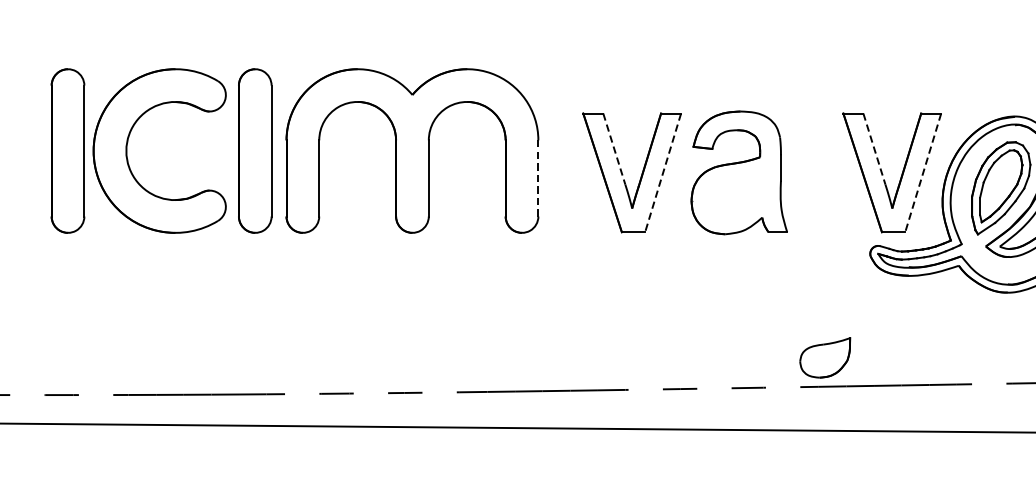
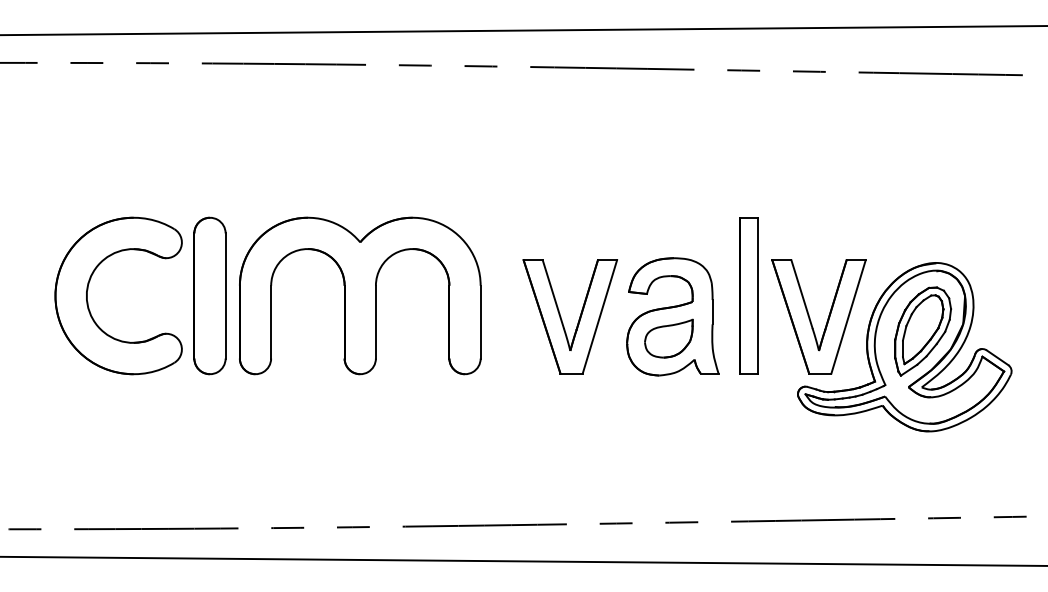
line: (614, 149) -> (553, 294), dashed -> solid
line: (873, 149) -> (801, 294), dashed -> solid
part: (67, 150) -> (30, 295), removed
part: (818, 150) -> (748, 295), added
line: (662, 173) -> (599, 317), dashed -> solid
line: (923, 173) -> (848, 317), dashed -> solid
line: (538, 177) -> (480, 321), dashed -> solid
part: (824, 357) -> (668, 338), moved

